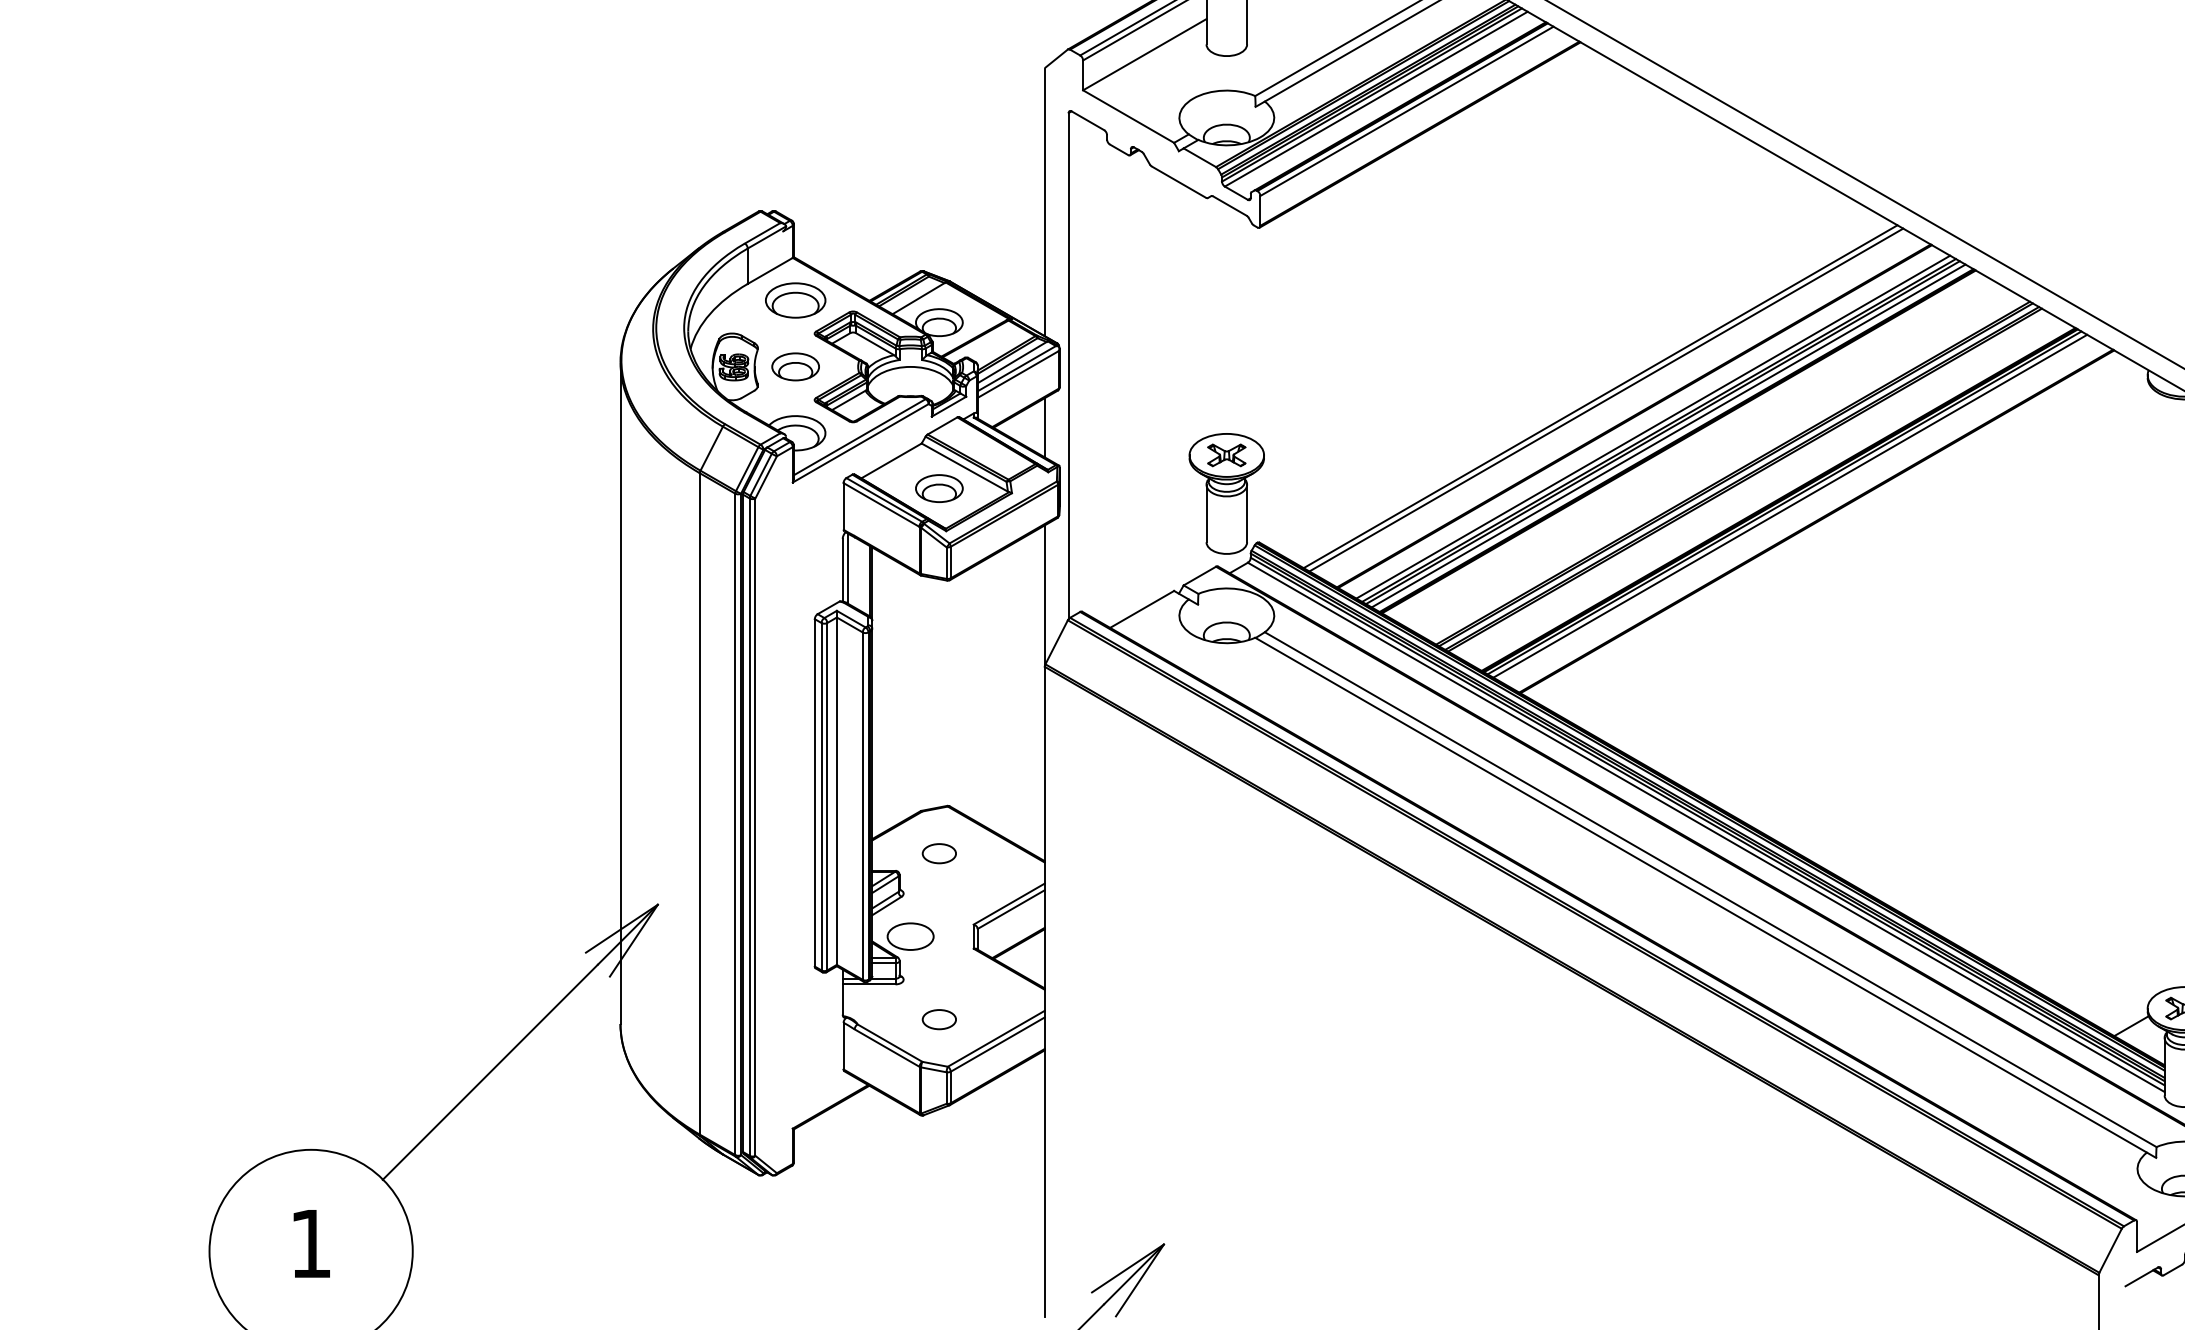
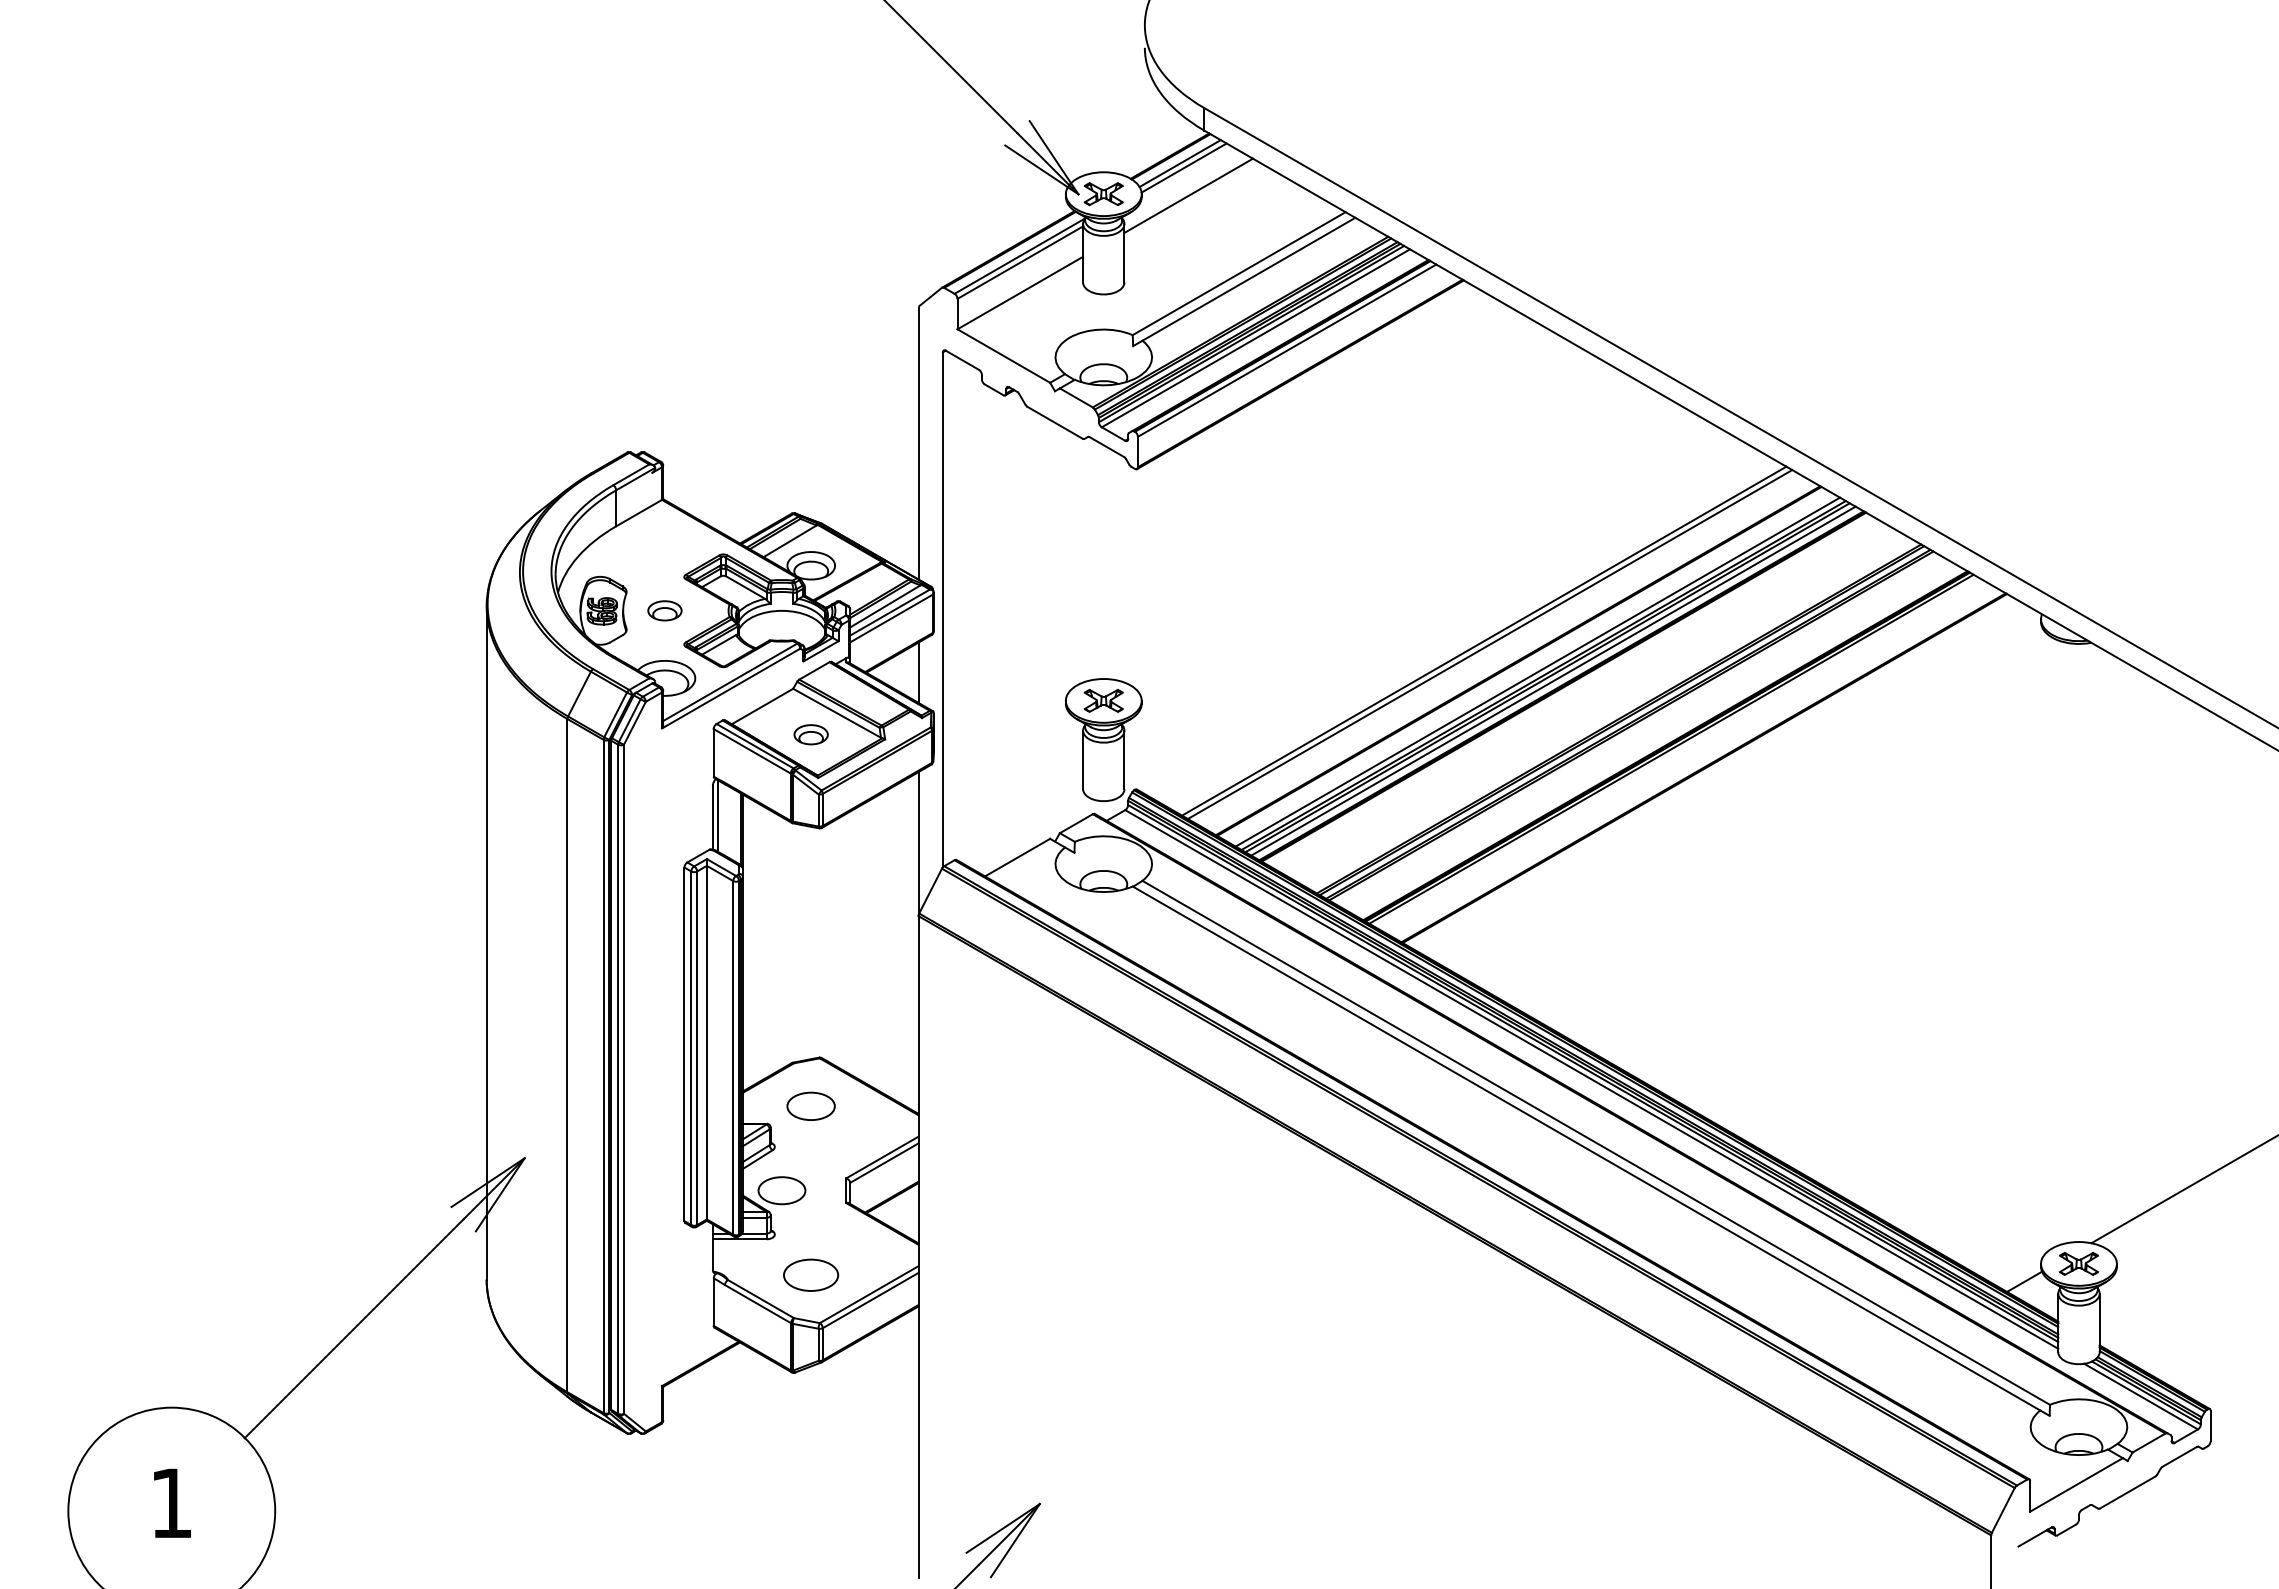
part: (795, 299) -> (664, 542), removed
part: (795, 366) -> (664, 610), size x0.7
part: (938, 488) -> (810, 734), size x0.7
line: (1790, 506) -> (1677, 752), removed
part: (939, 852) -> (811, 1105), size x1.4
part: (939, 1018) -> (811, 1274), size x1.6

